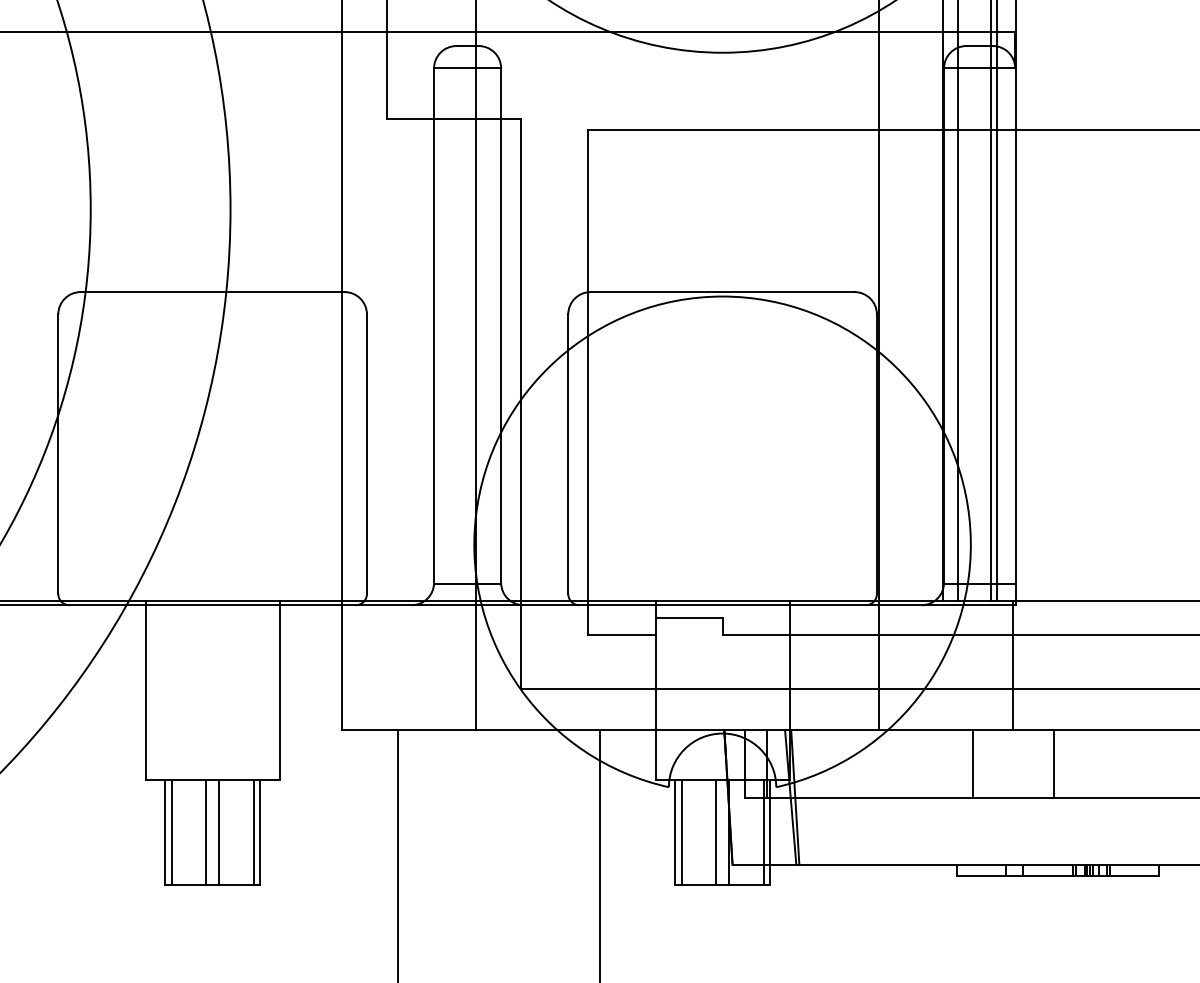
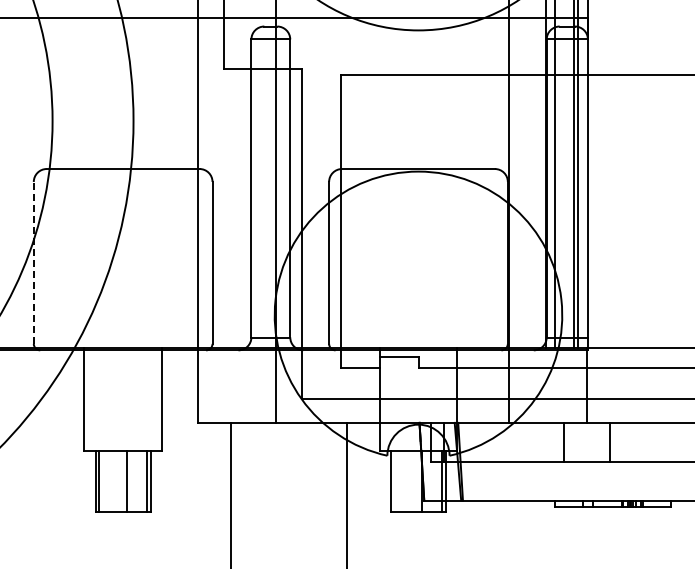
line: (57, 453) -> (33, 262), solid -> dashed
line: (206, 831) -> (119, 481), removed
line: (681, 831) -> (394, 481), removed
line: (715, 831) -> (414, 481), removed

